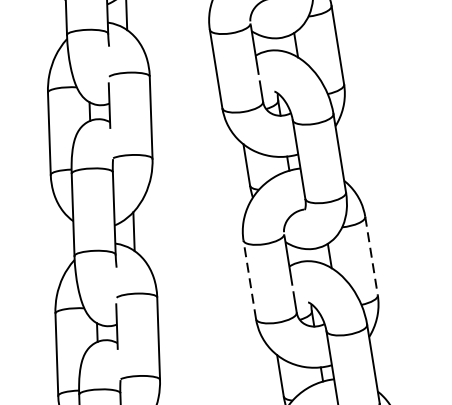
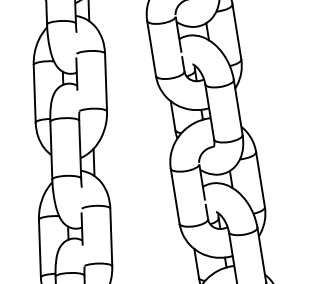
line: (371, 256) -> (260, 179), dashed -> solid
line: (250, 280) -> (175, 196), dashed -> solid

